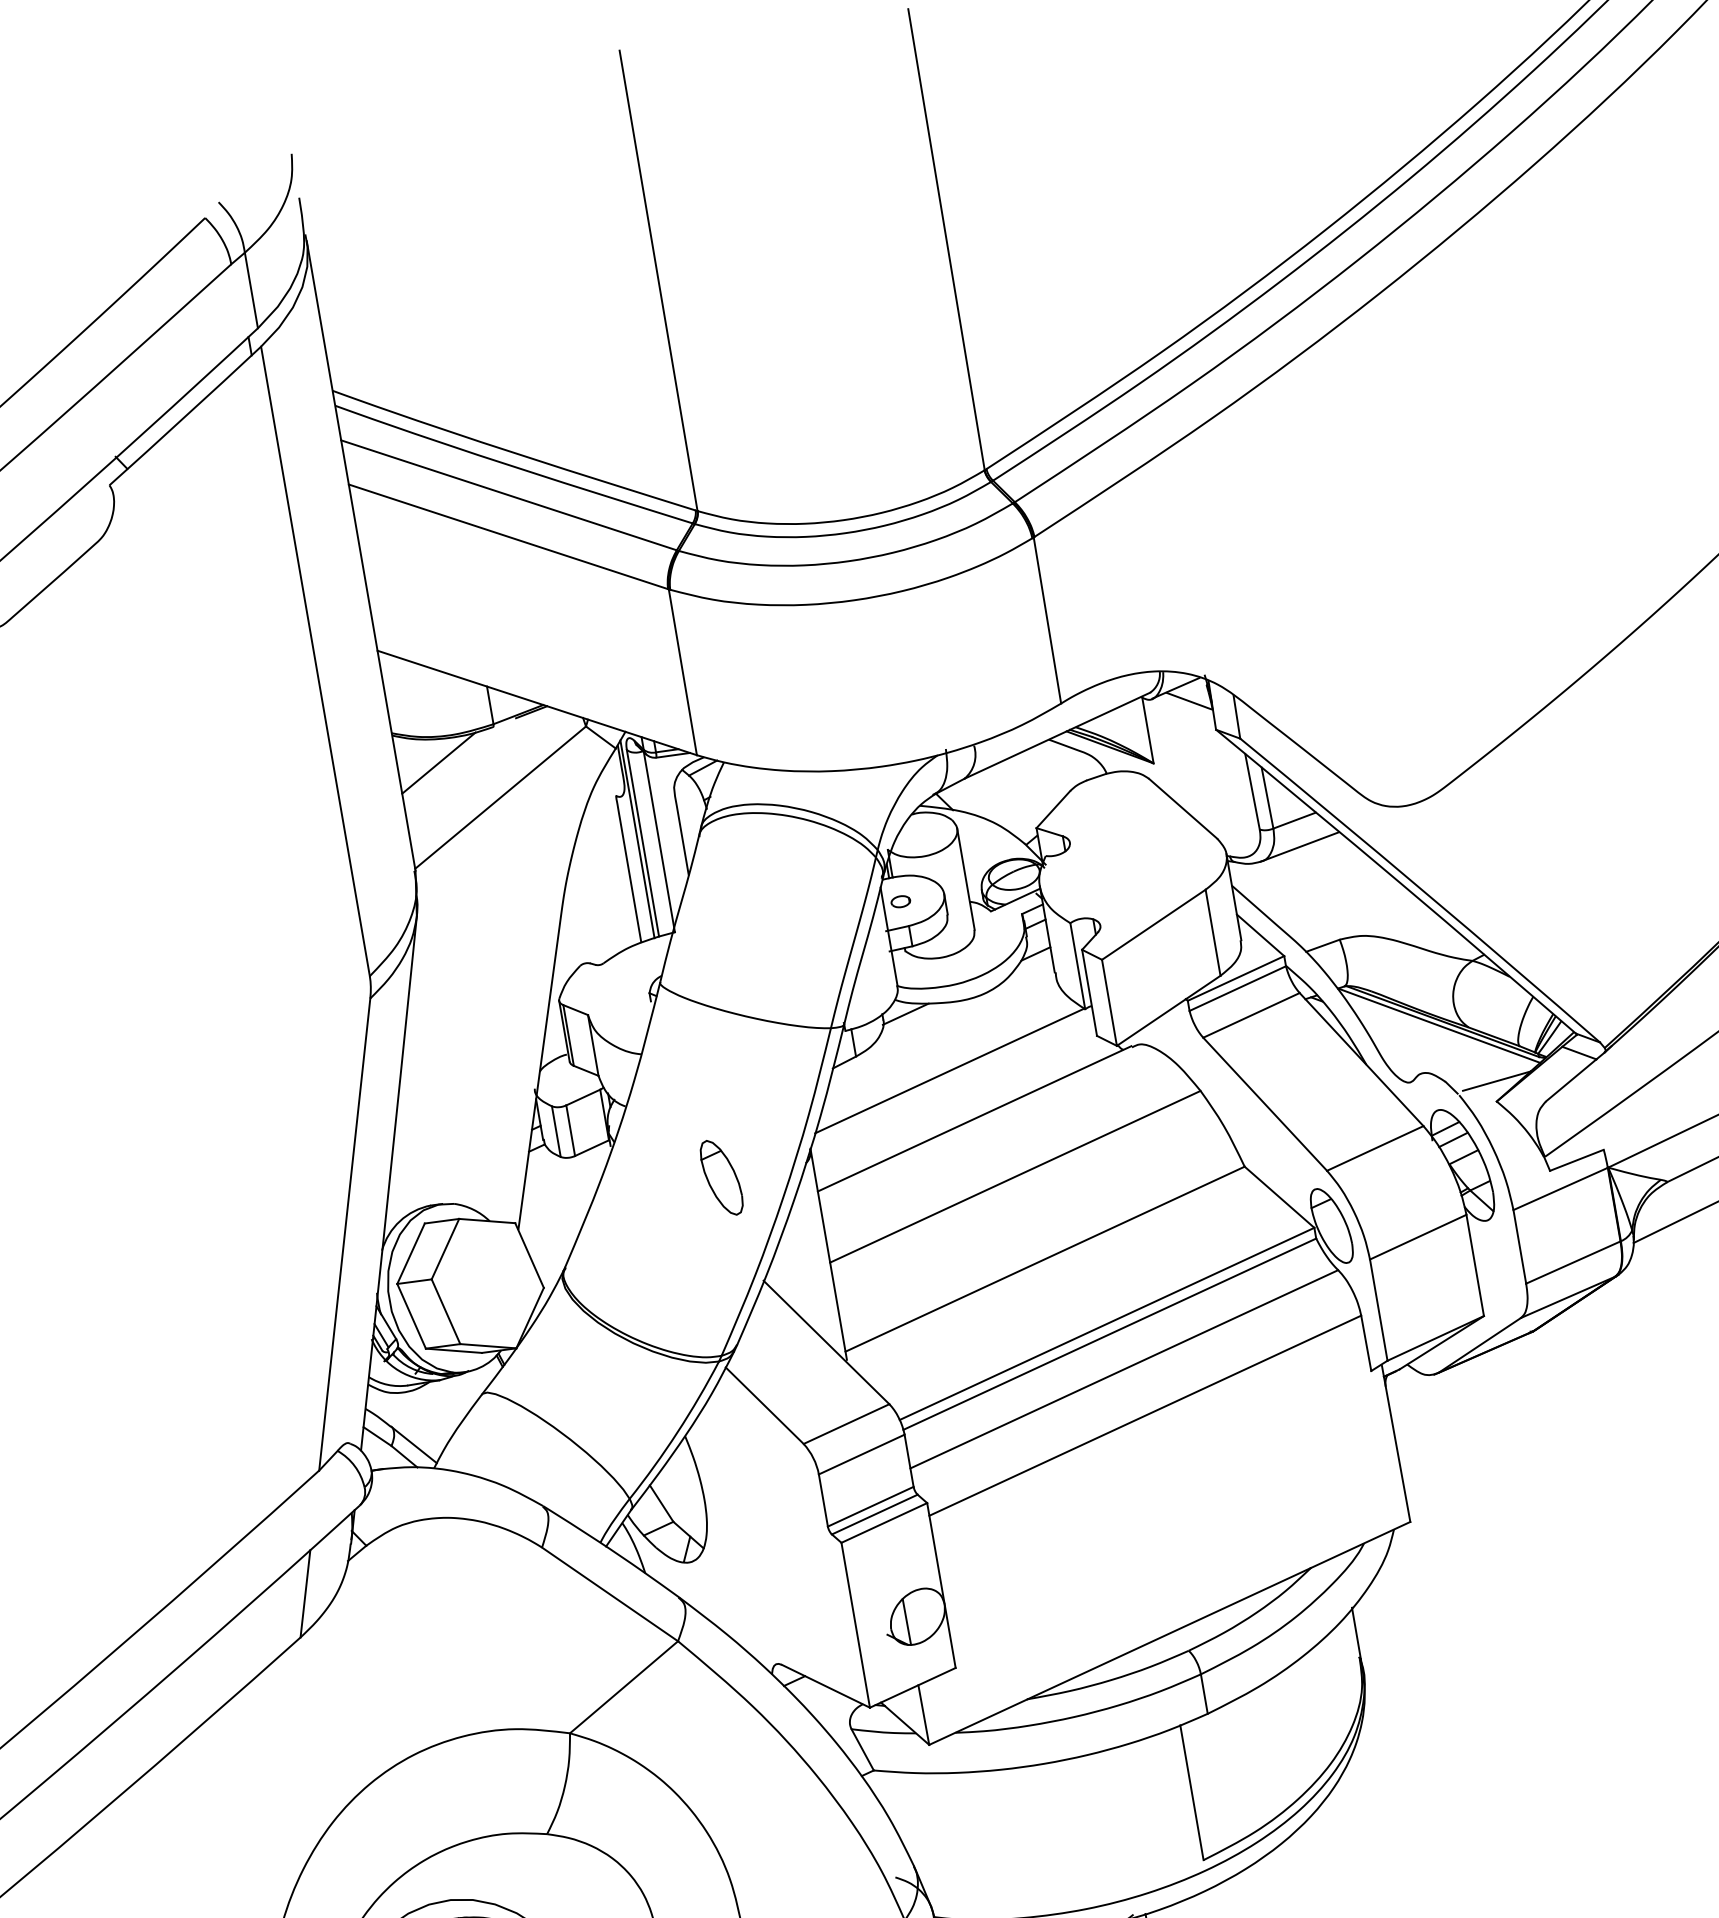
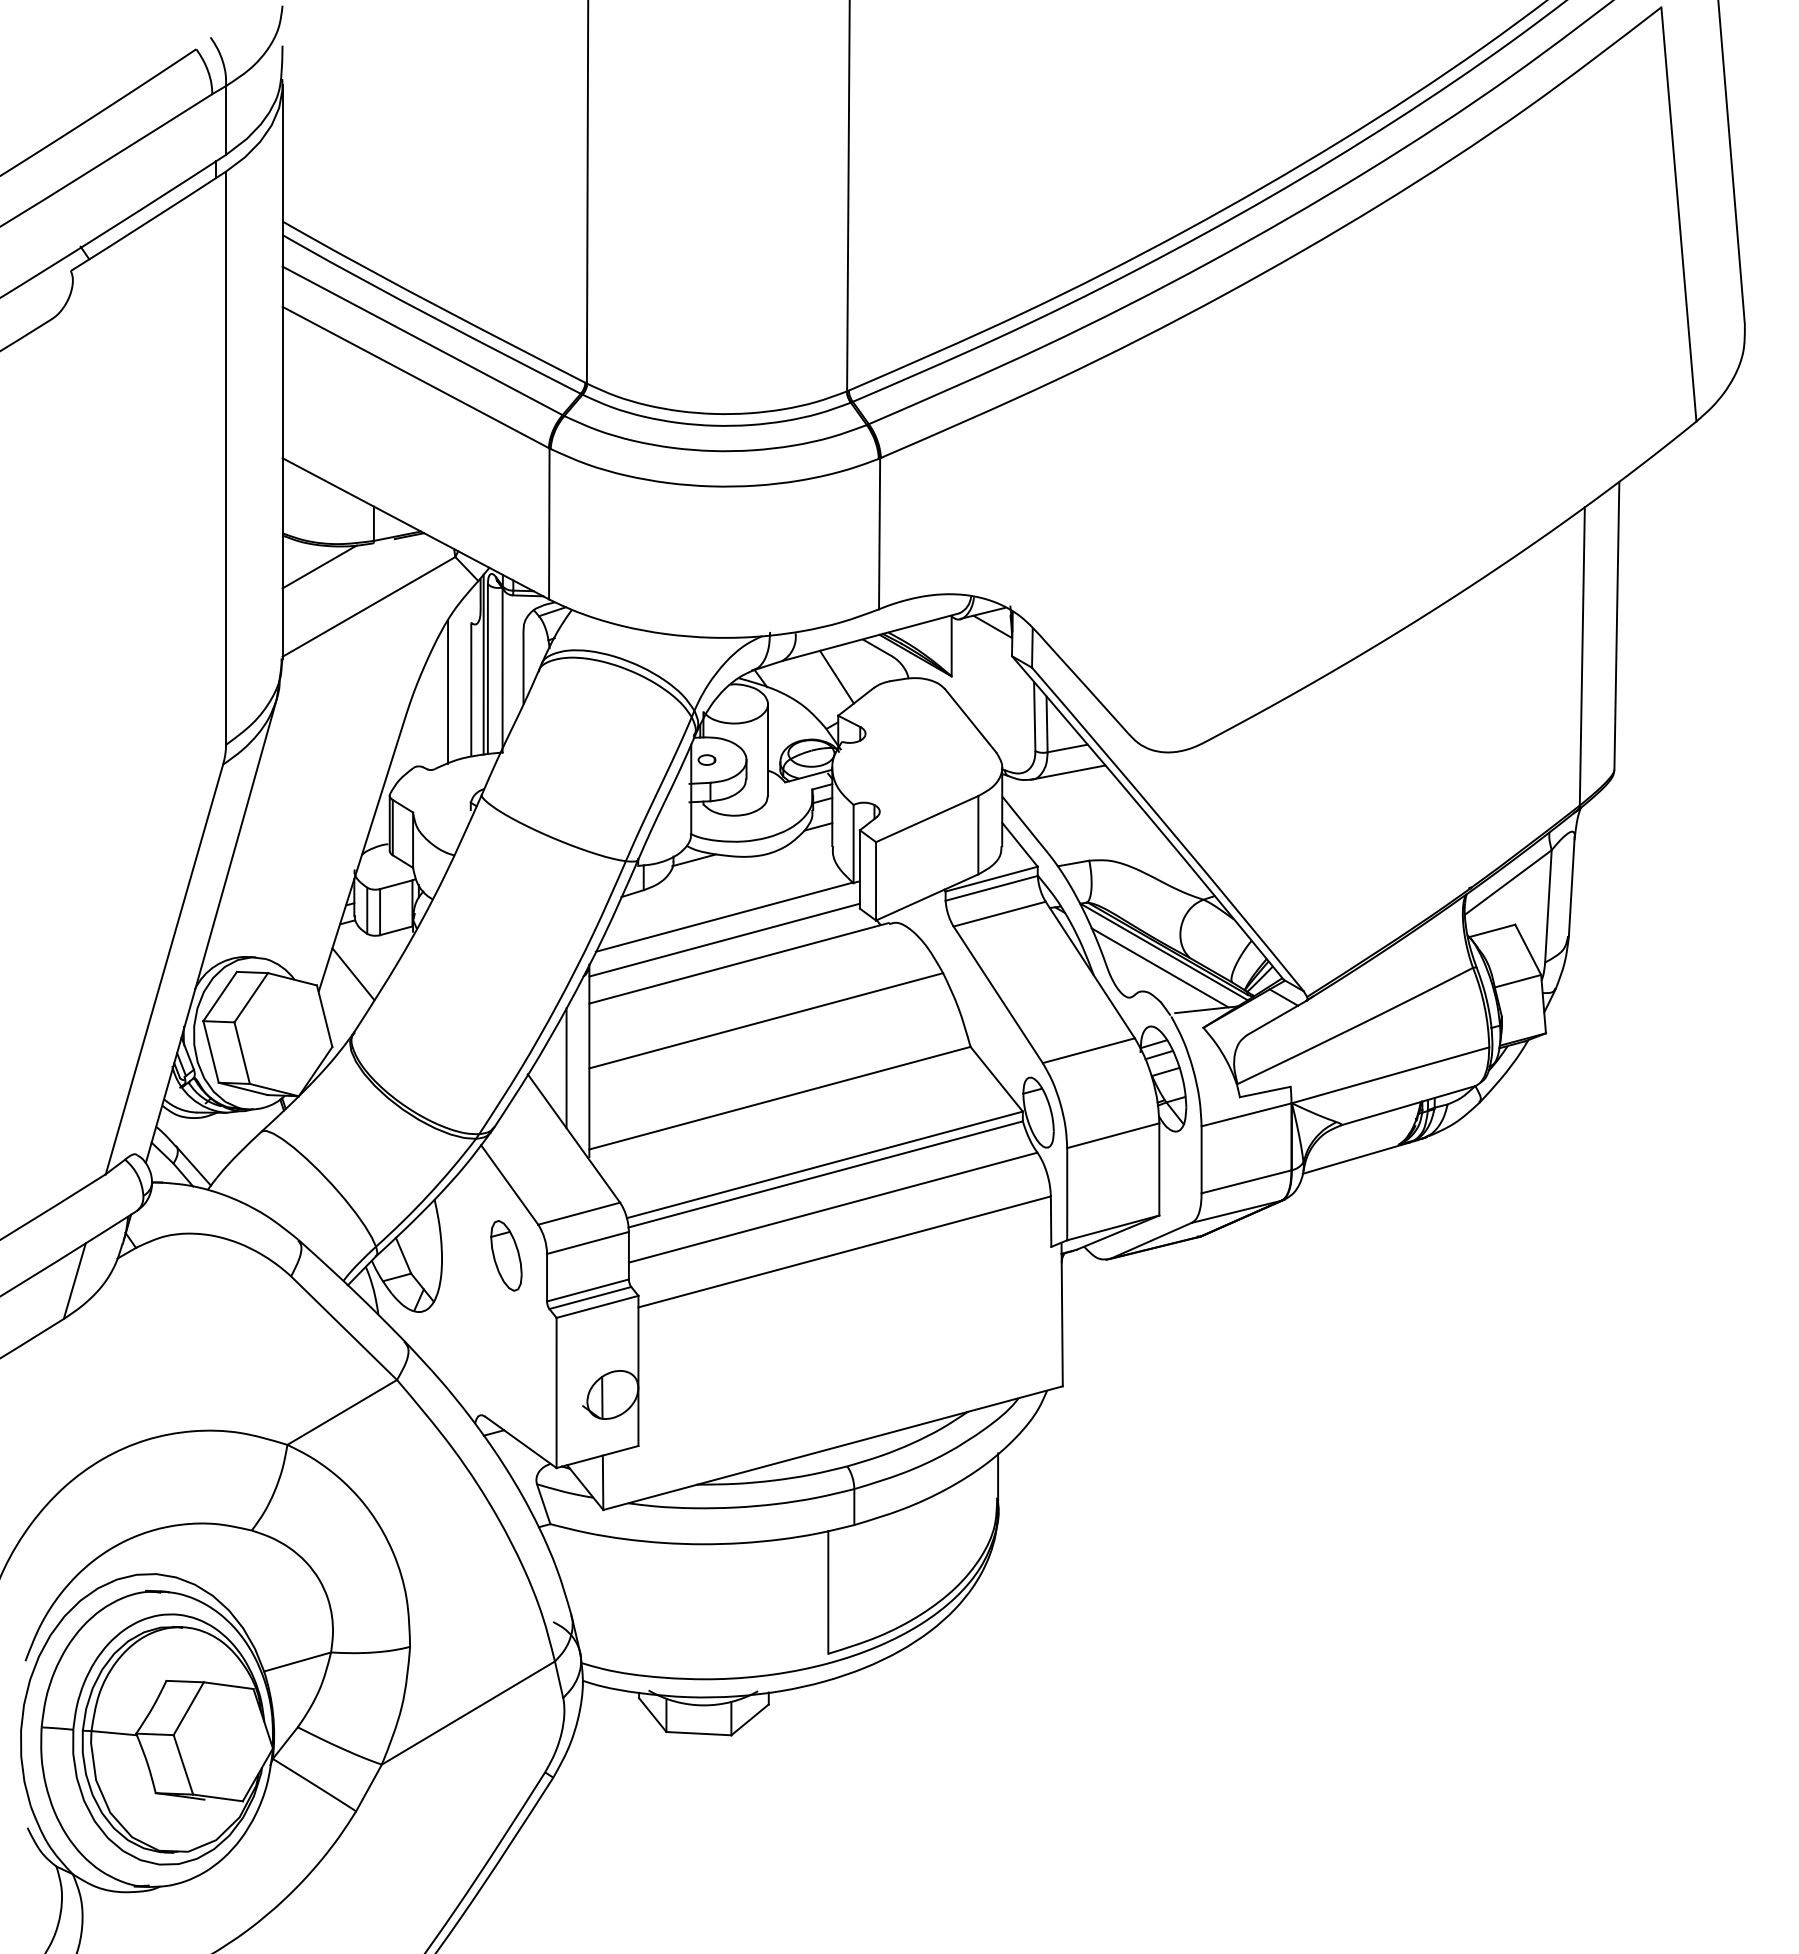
line: (1027, 785) -> (836, 676), added
line: (604, 876) -> (448, 692), added
line: (1437, 1043) -> (1159, 967), added
line: (954, 1095) -> (724, 939), added
part: (721, 1177) -> (506, 1255), moved
line: (553, 1204) -> (353, 974), added
line: (805, 1267) -> (566, 1068), added

